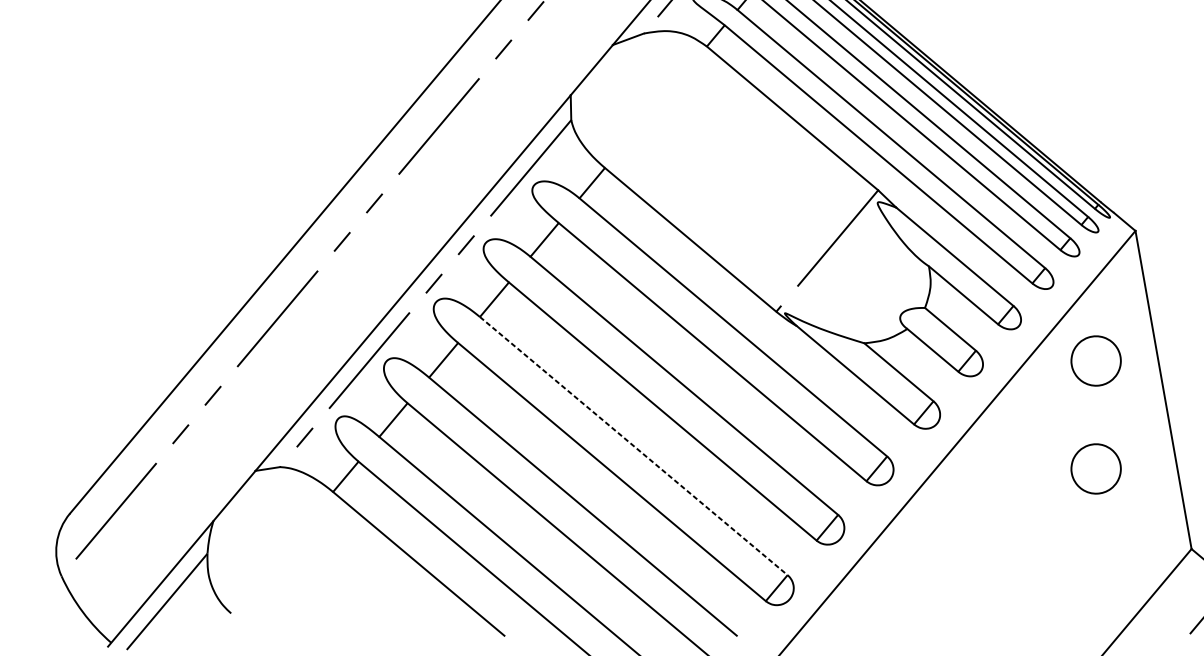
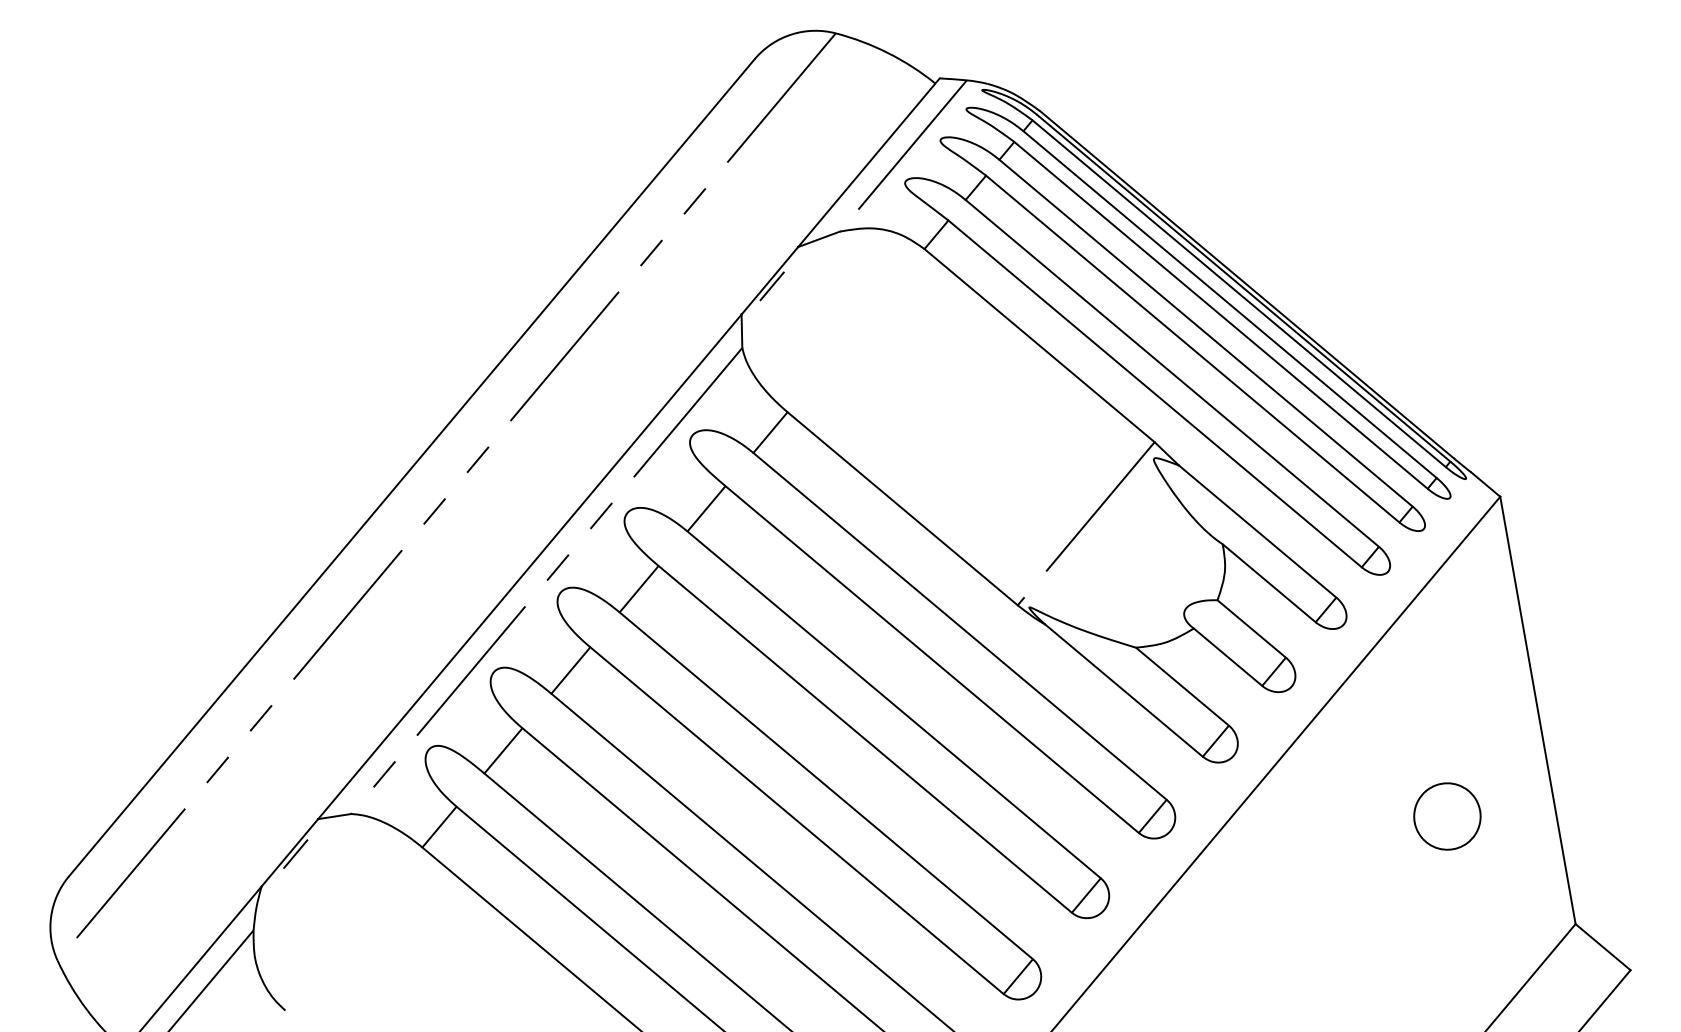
line: (593, 74) -> (771, 286), added
part: (1096, 361) -> (1447, 671), removed
line: (633, 445) -> (826, 785), dashed -> solid
line: (238, 496) -> (295, 853), added

